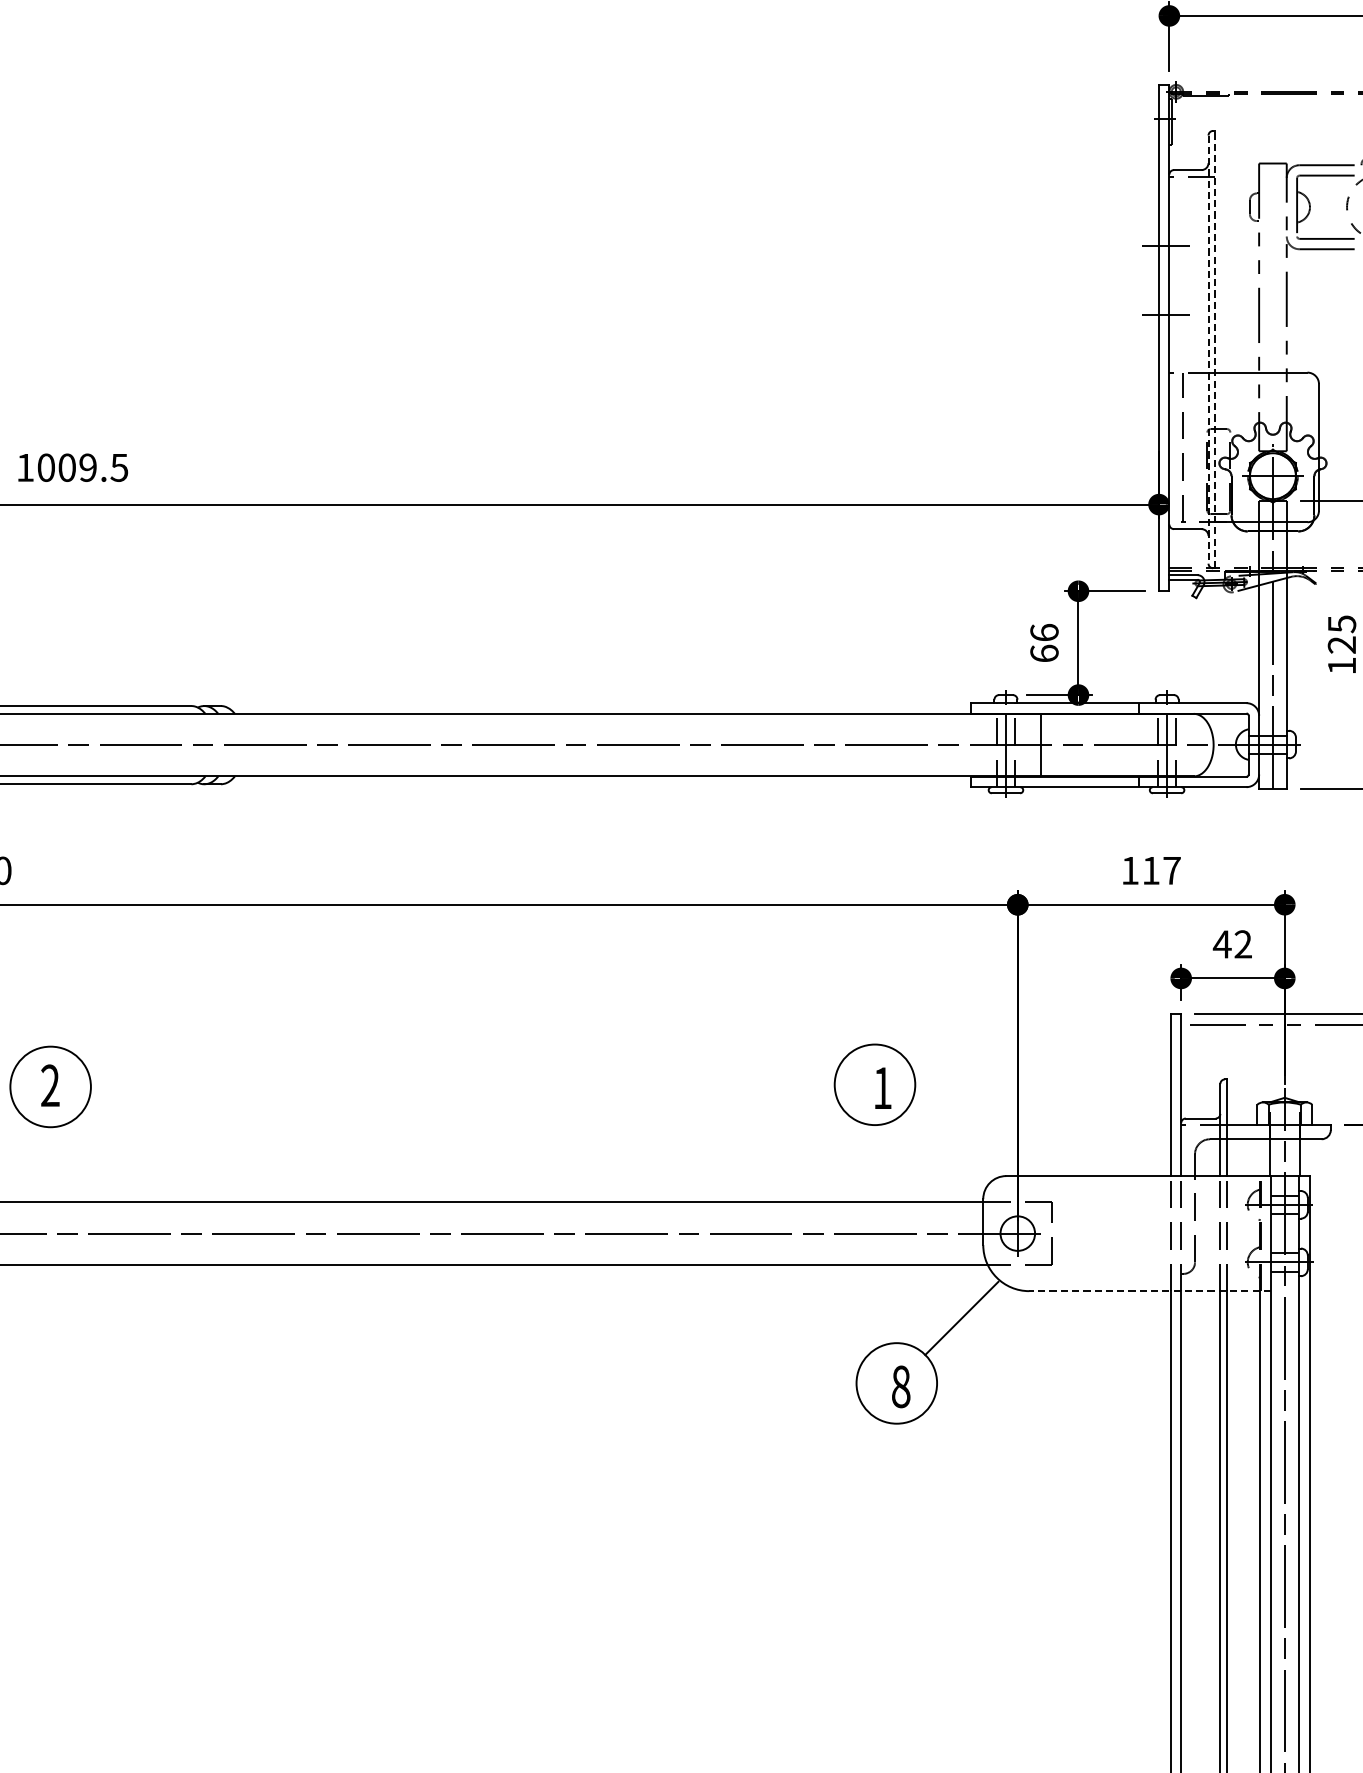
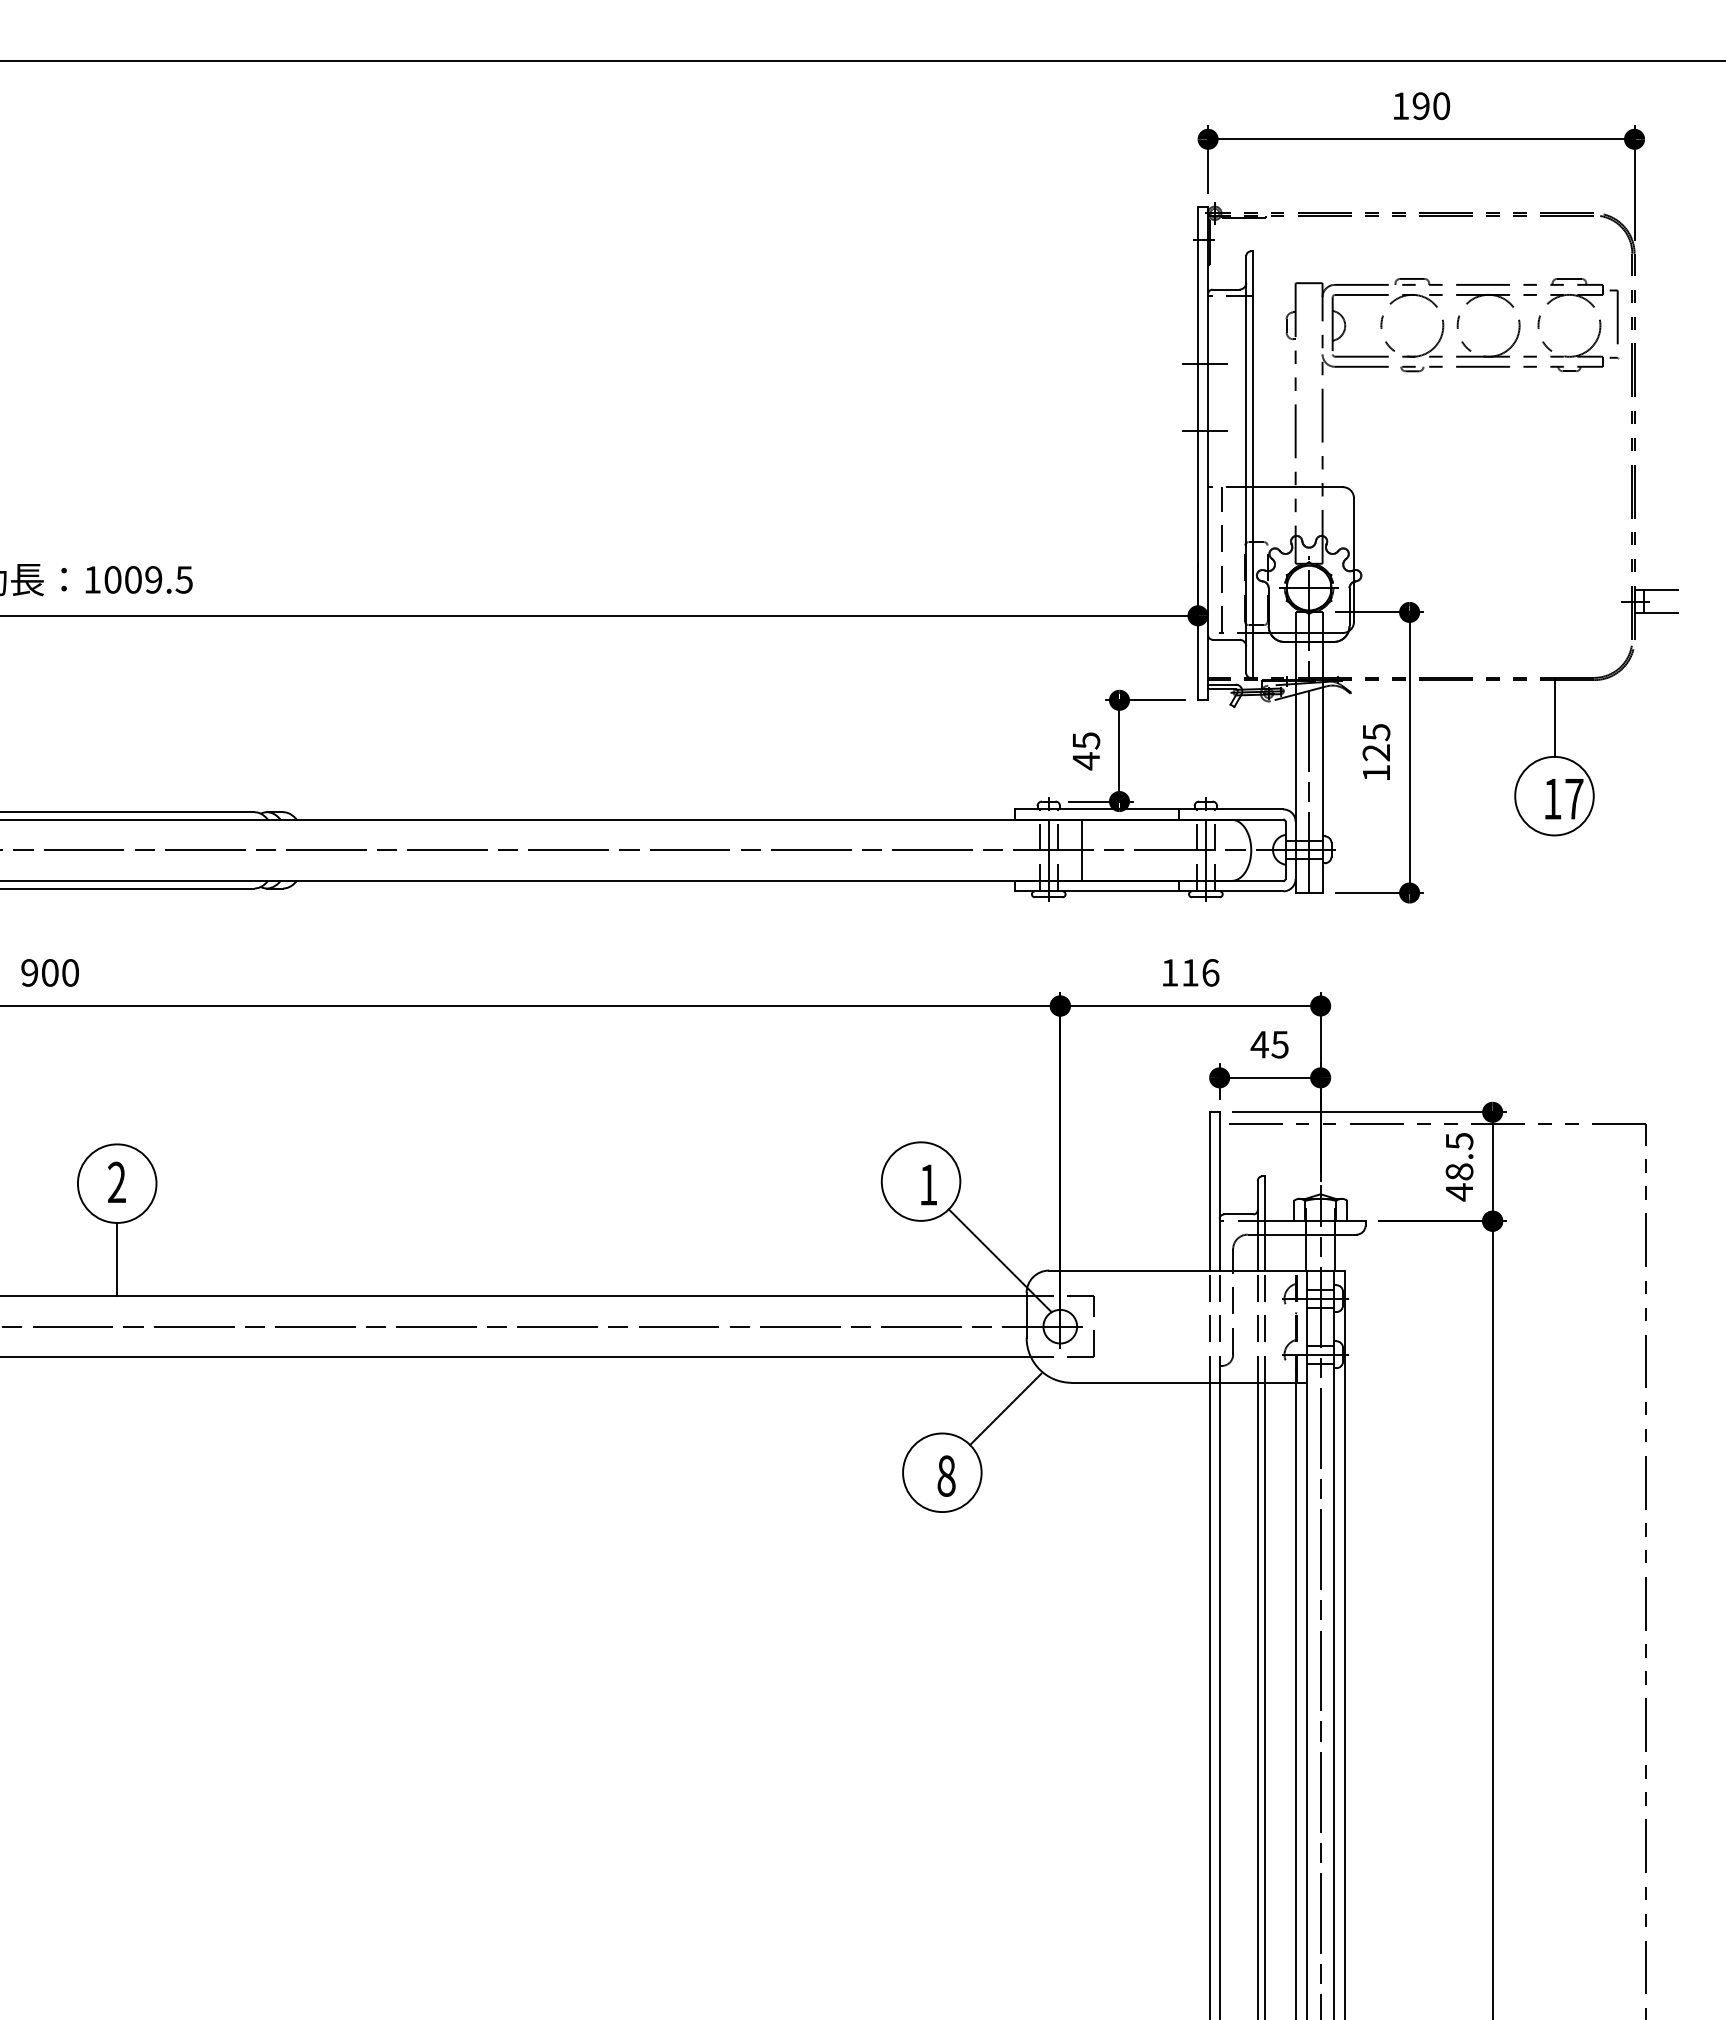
line: (1208, 349) -> (1246, 464), dashed -> solid
line: (1215, 349) -> (1253, 464), dashed -> solid
text: (1044, 643) -> (1086, 751), 66 -> 45
text: (1171, 870) -> (1210, 972), 117 -> 116
text: (1242, 944) -> (1279, 1044), 42 -> 45
line: (50, 1164) -> (117, 1259), added
line: (955, 1165) -> (999, 1260), added
line: (1150, 1290) -> (1189, 1382), dashed -> solid

